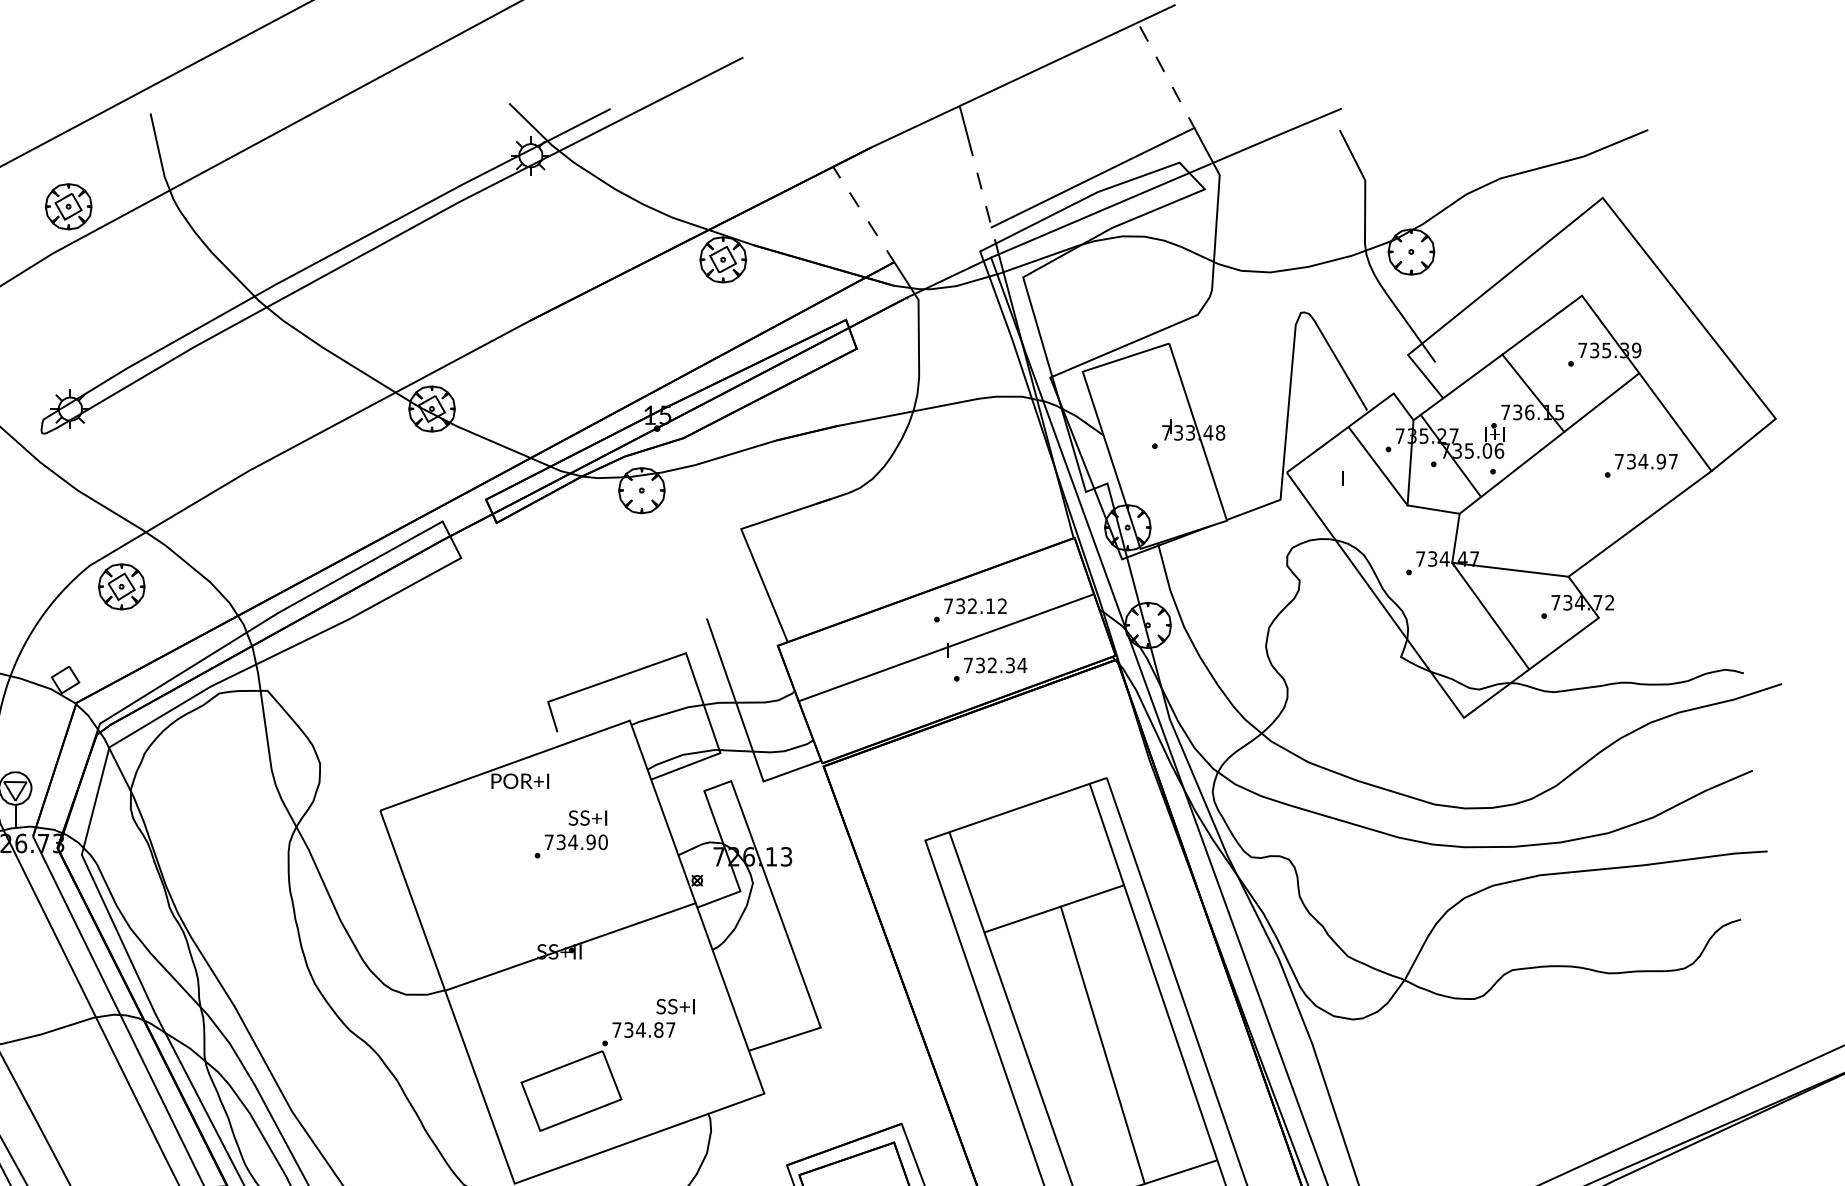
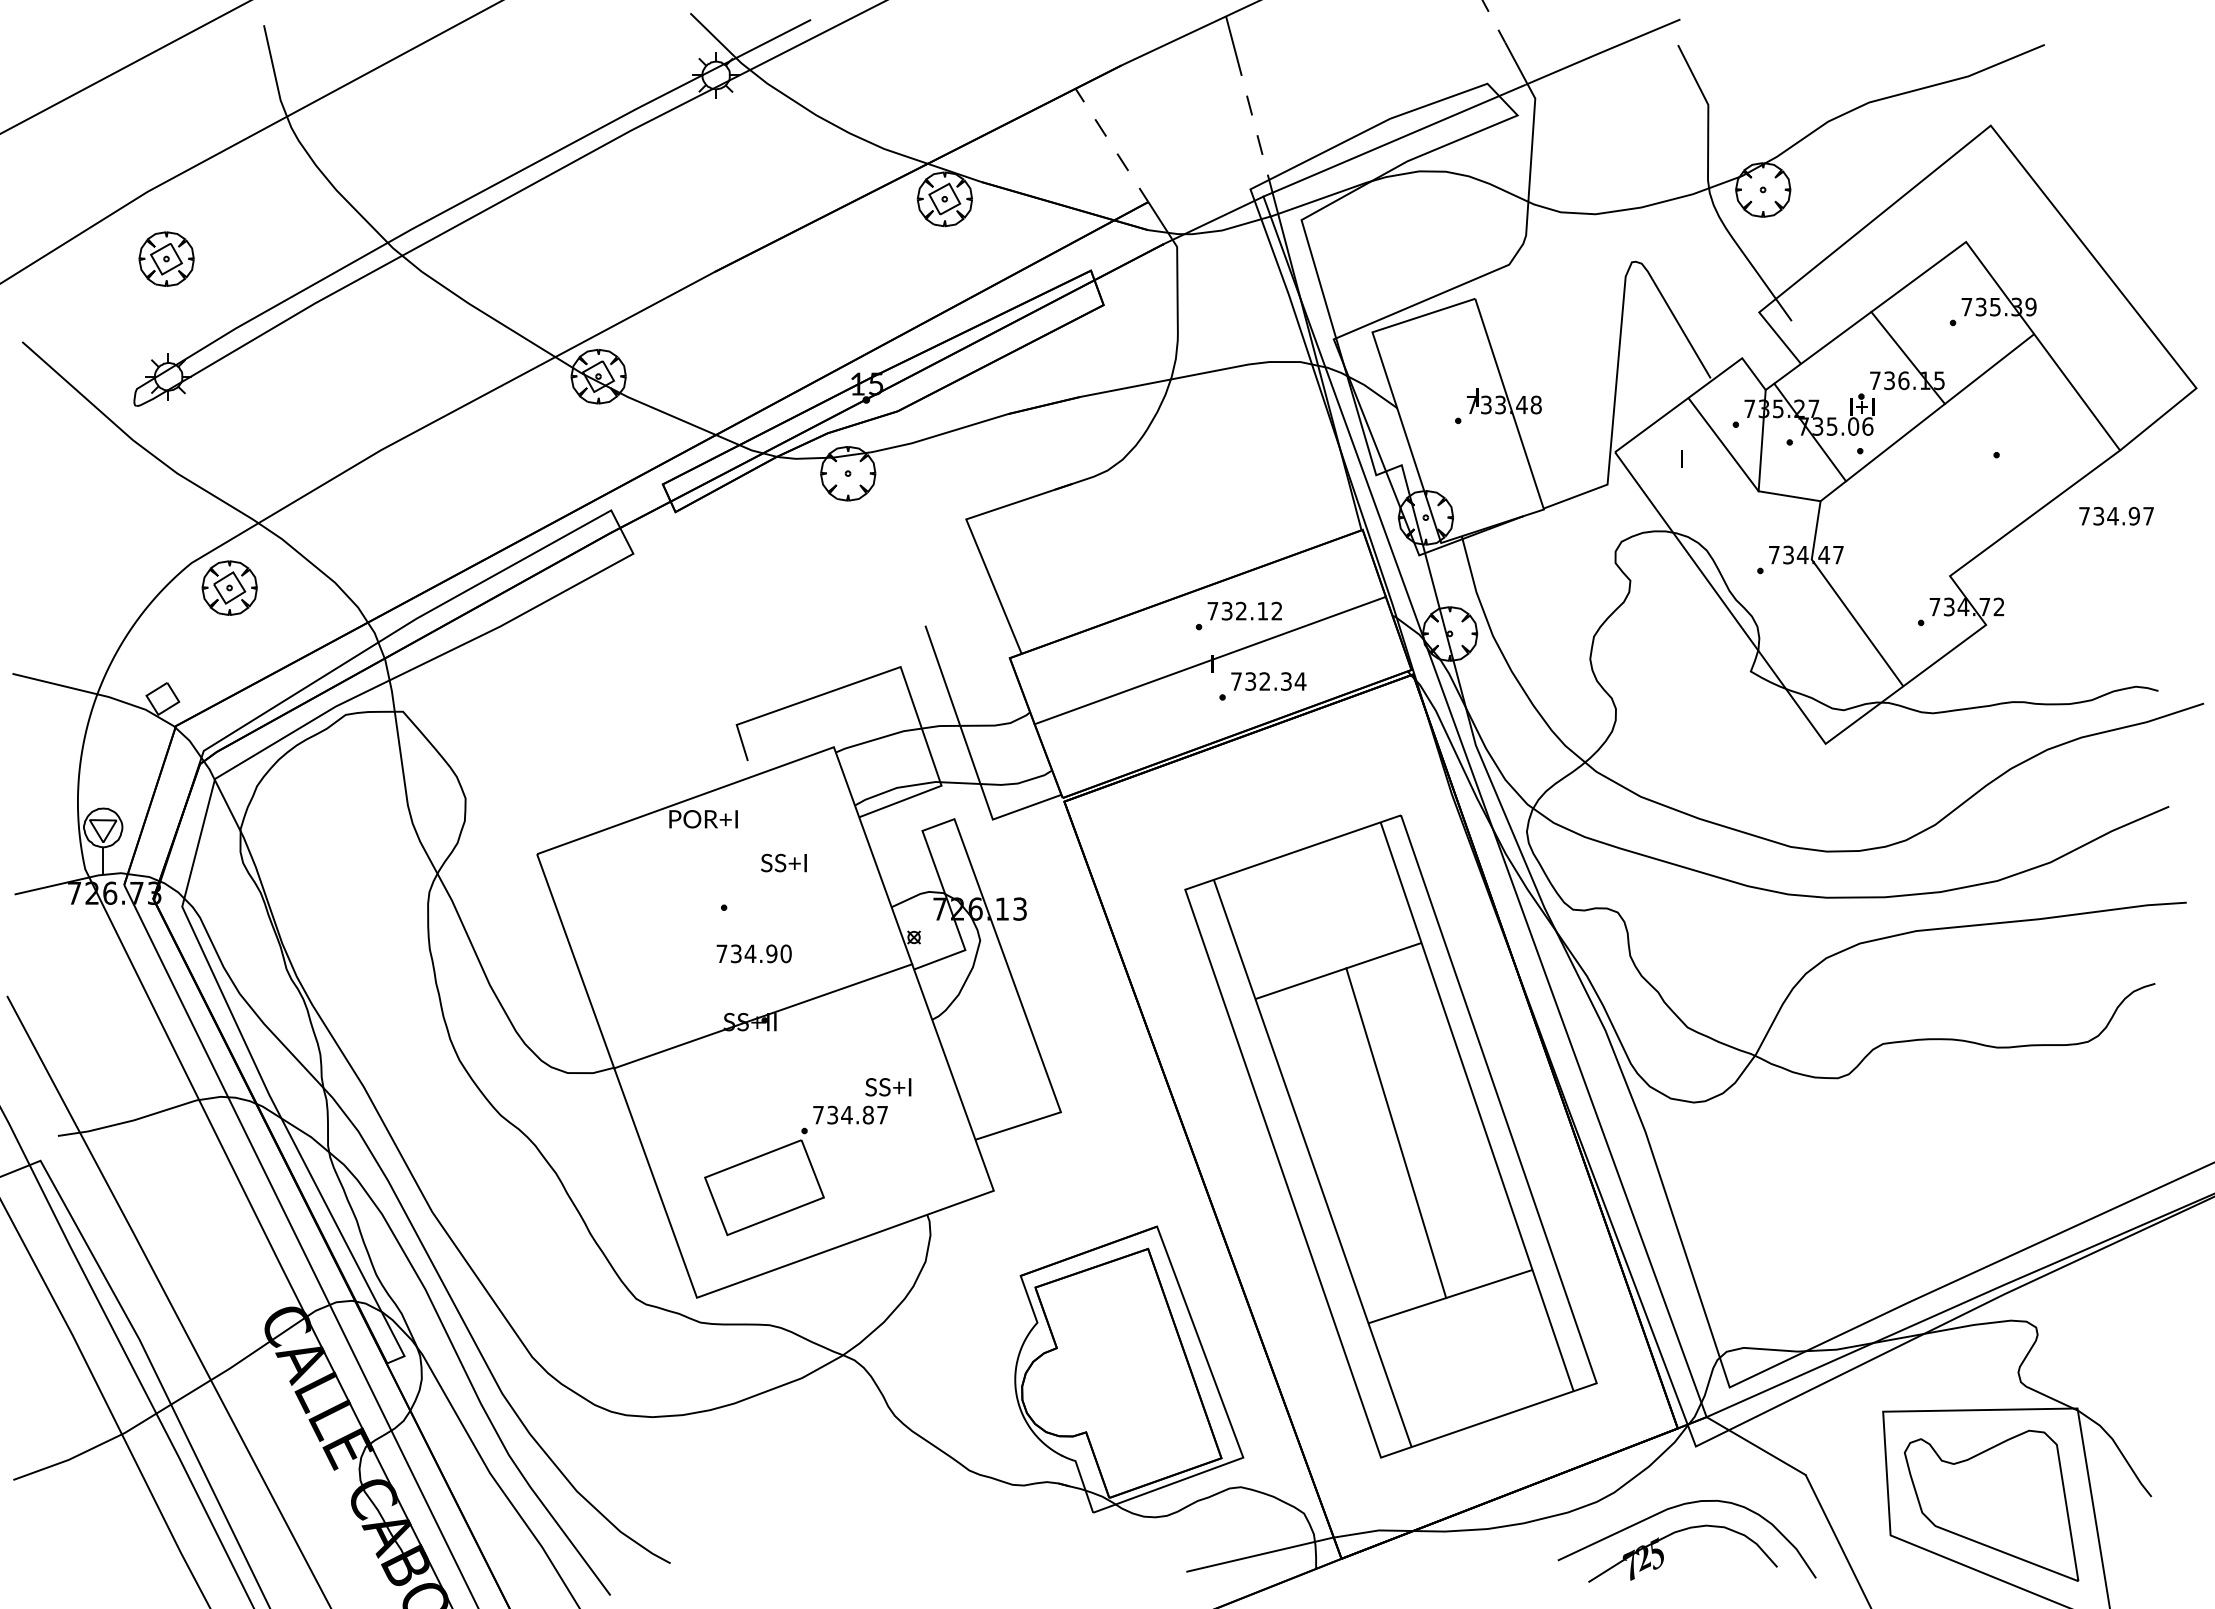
line: (1092, 177) -> (1384, 101), removed
part: (68, 206) -> (166, 258), moved
text: (1646, 461) -> (2116, 515), moved
line: (1510, 569) -> (1880, 567), removed
text: (575, 842) -> (753, 953), moved

